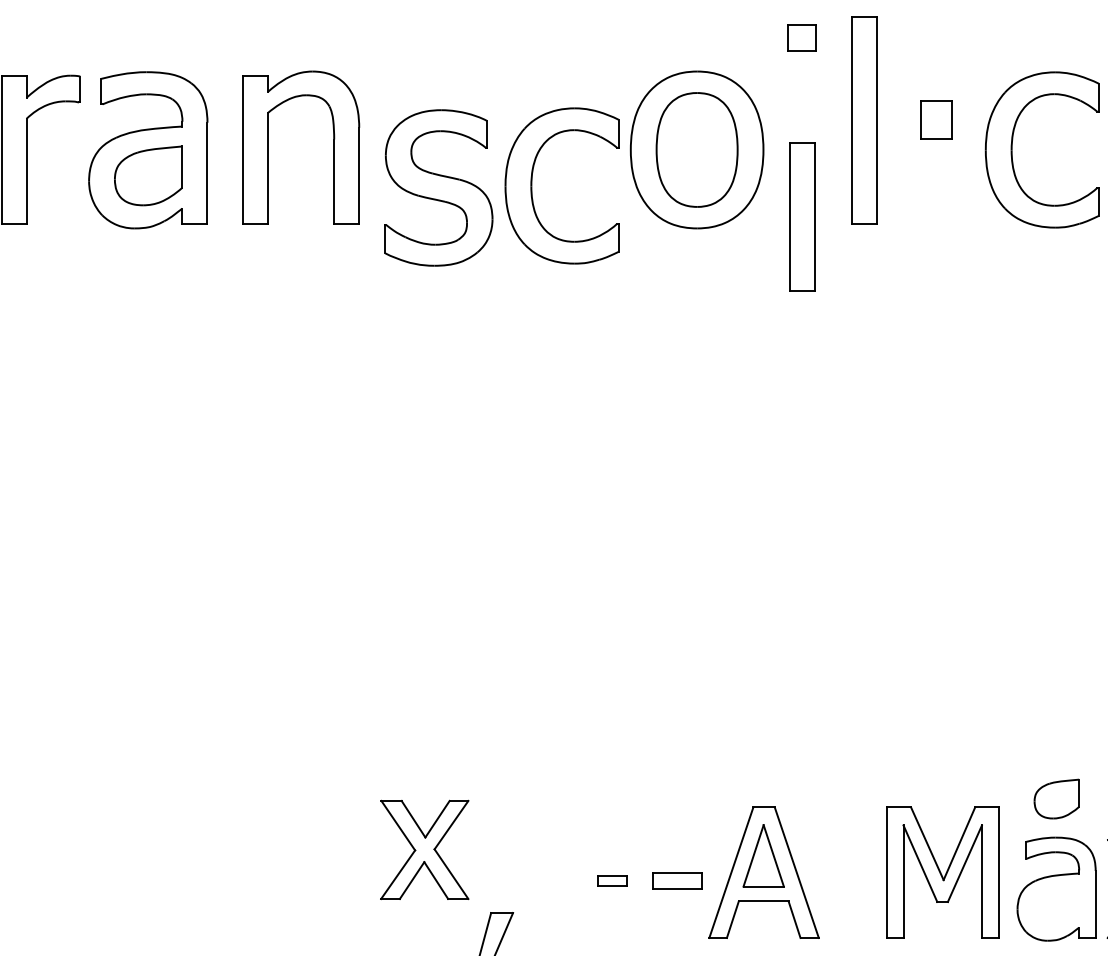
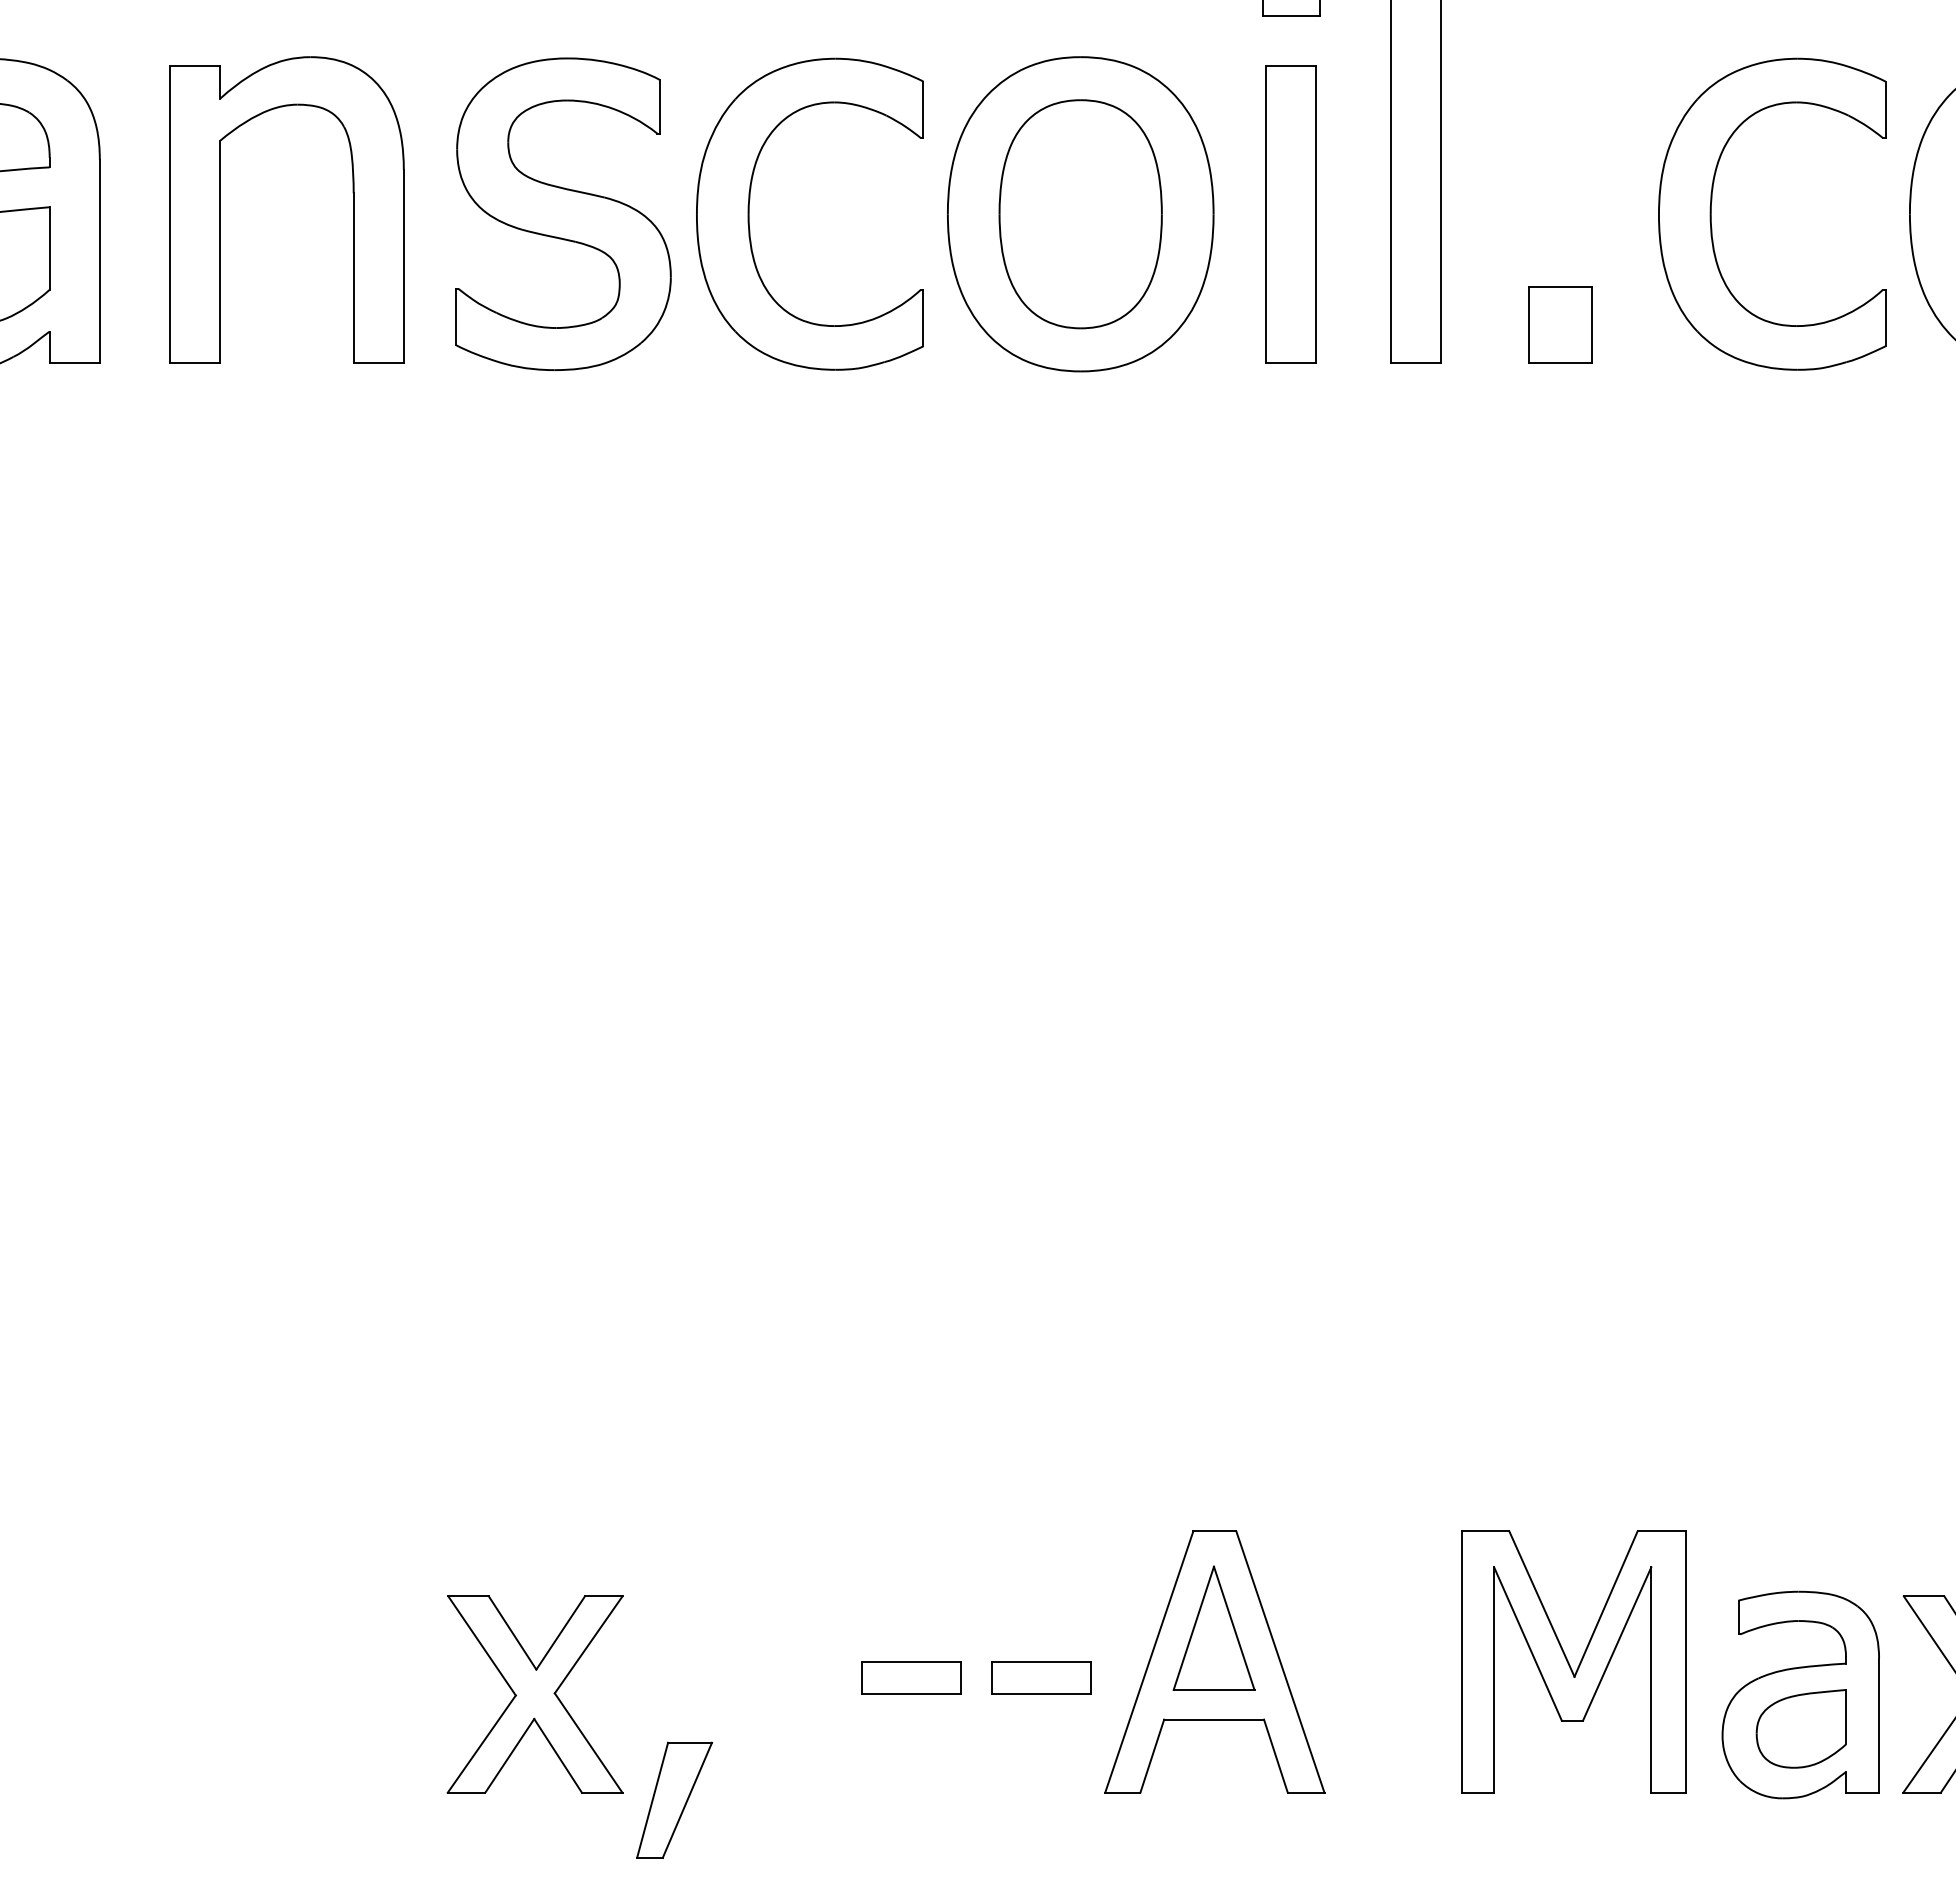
part: (936, 119) -> (1560, 323), moved
part: (532, 185) -> (750, 213), moved
part: (438, 187) -> (562, 213), moved
part: (802, 216) -> (1291, 213), moved
part: (1056, 798) -> (1800, 1727), moved
part: (424, 849) -> (534, 1693), moved
part: (612, 880) -> (911, 1677), size x1.67

